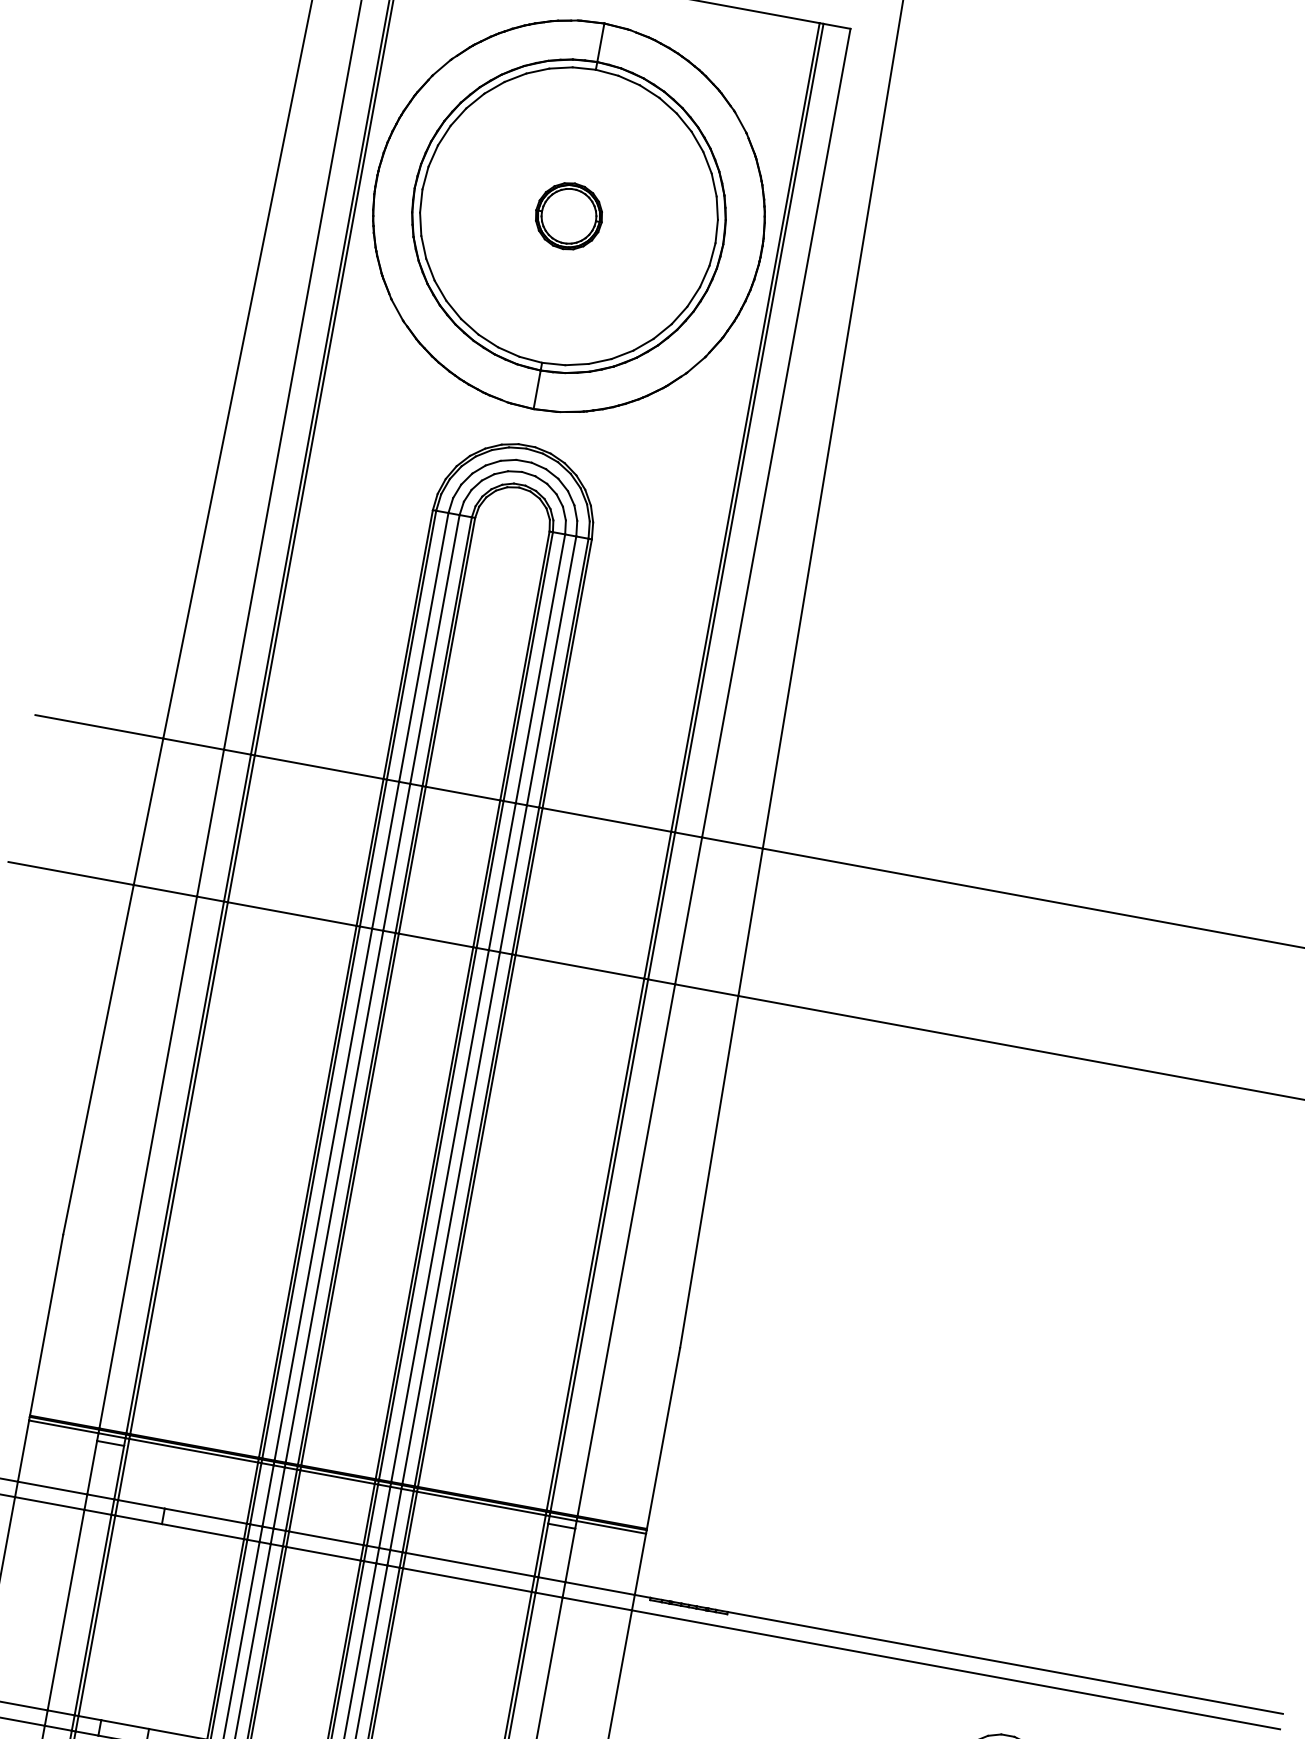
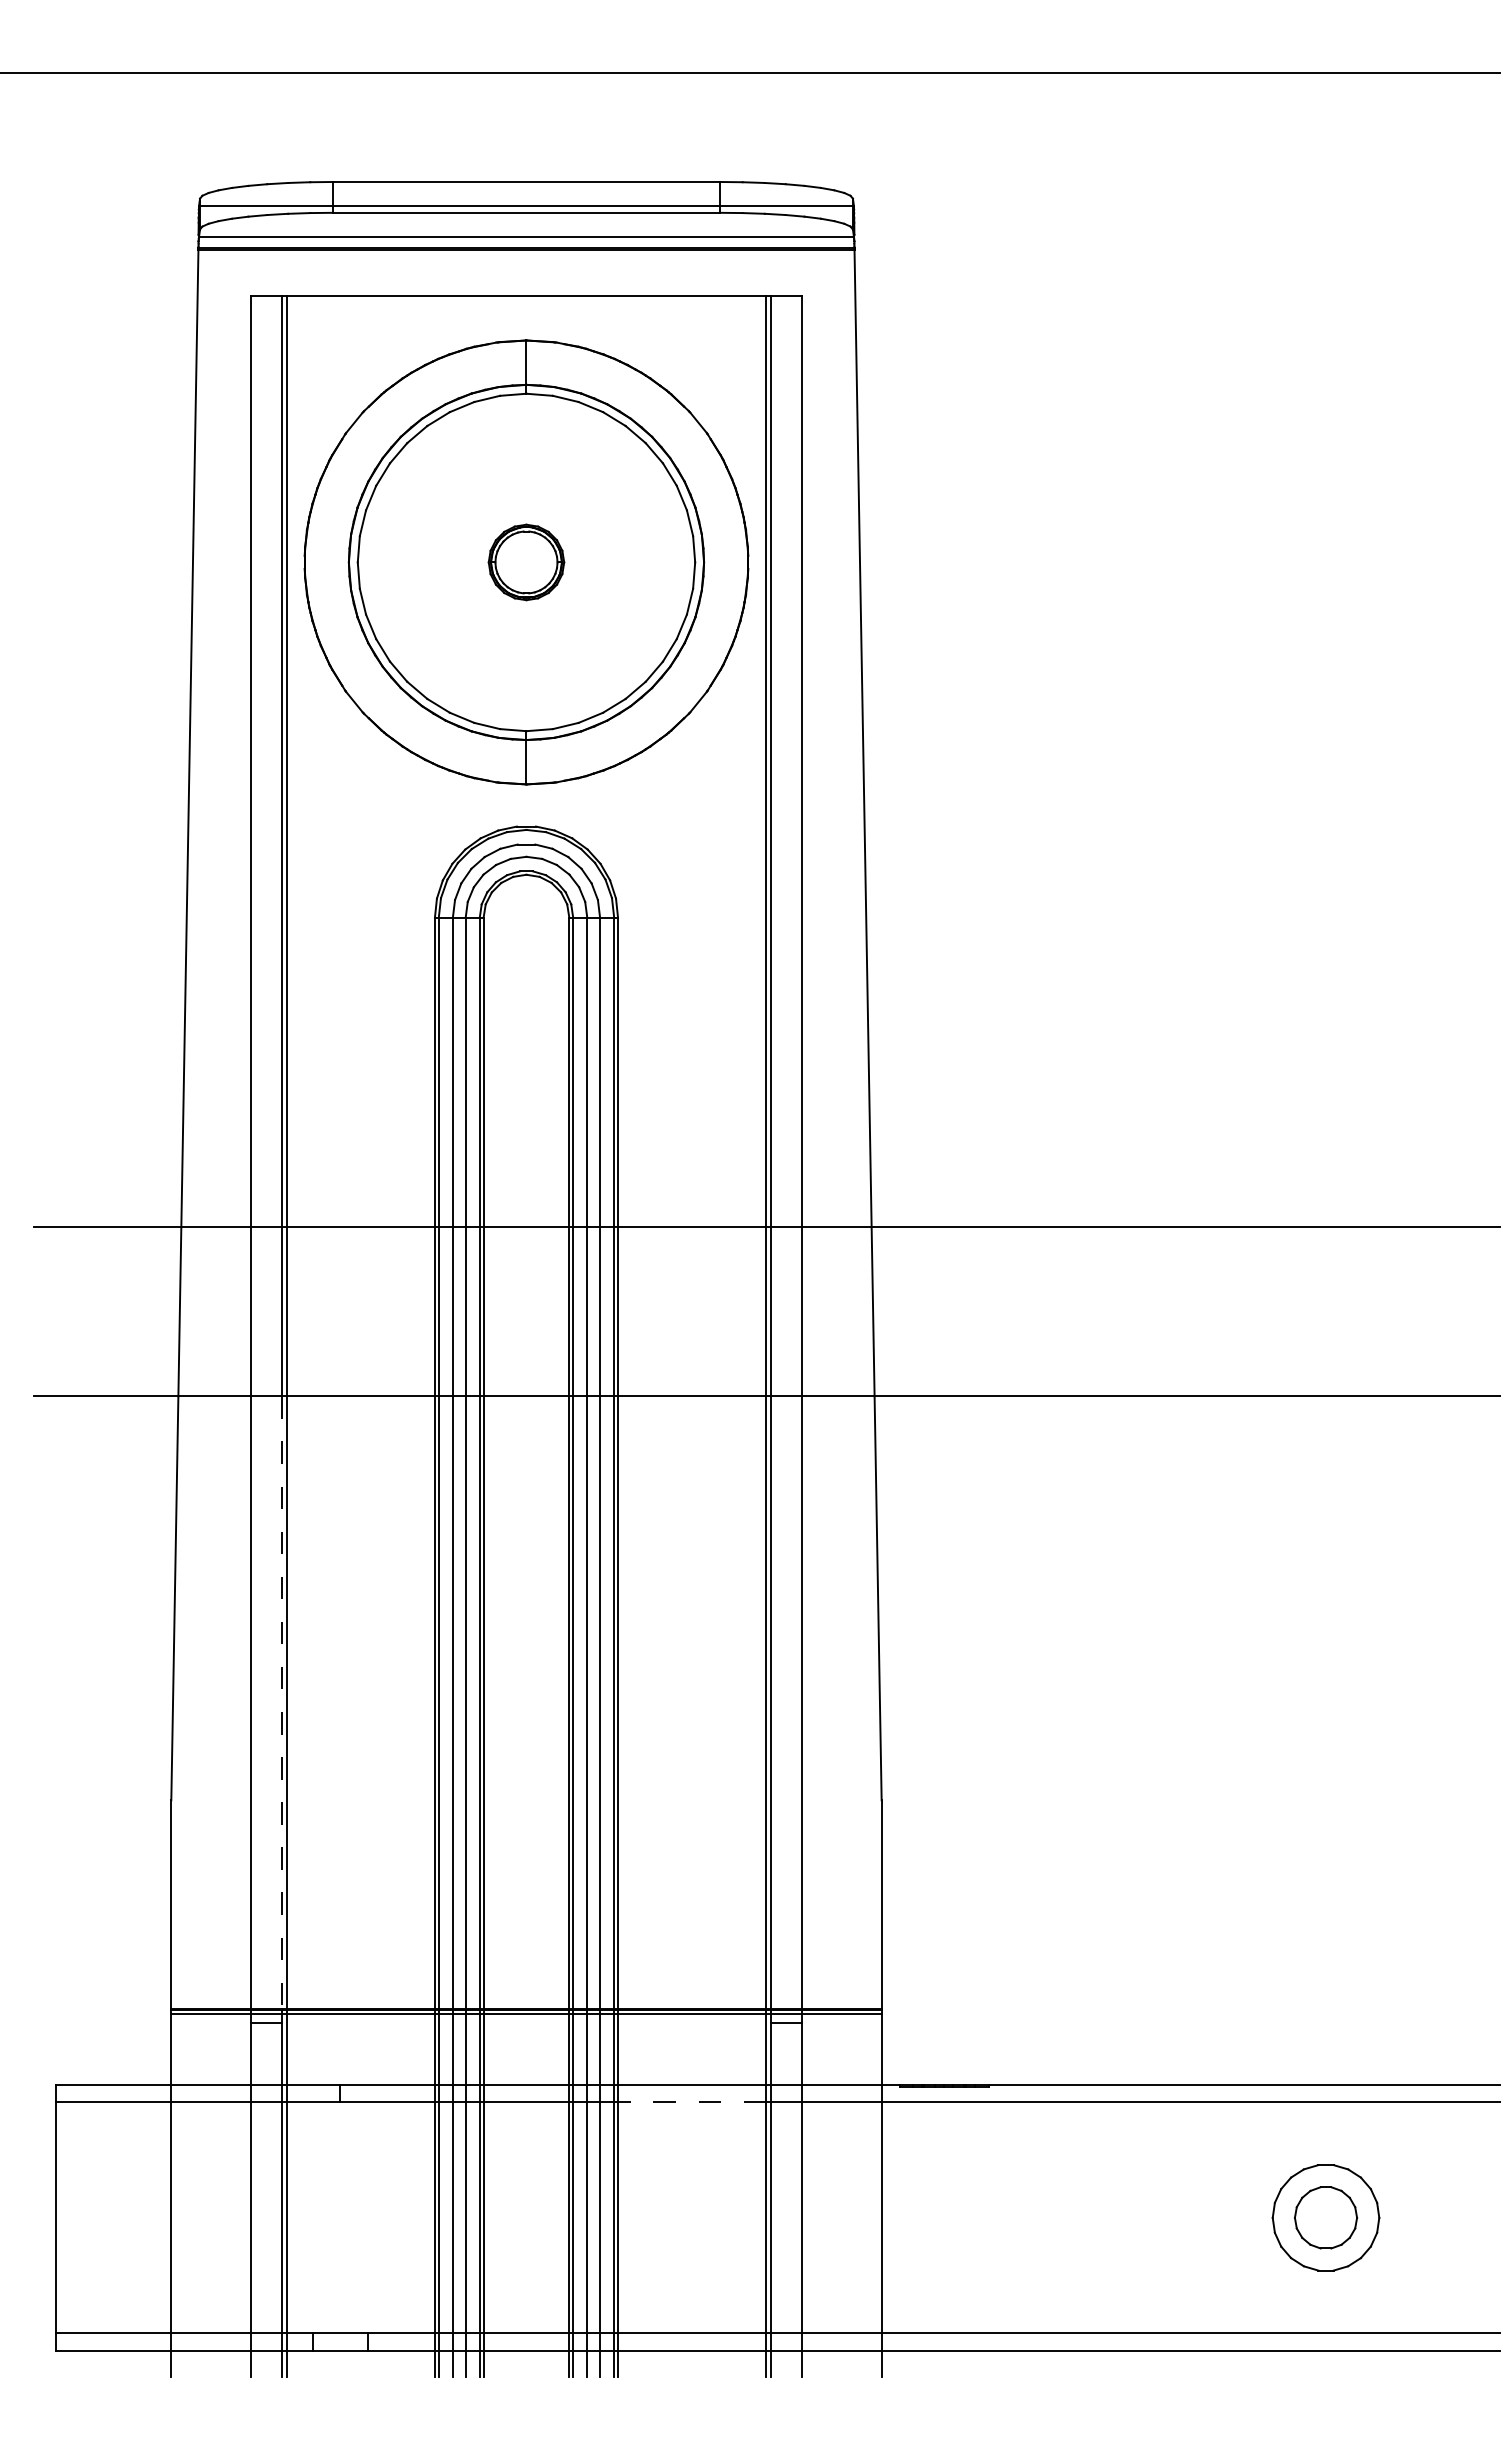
line: (175, 1167) -> (282, 1702), solid -> dashed
line: (466, 1580) -> (691, 2102), solid -> dashed

